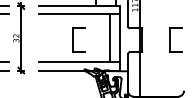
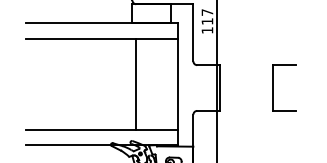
line: (109, 38) -> (136, 84), moved
part: (78, 39) -> (100, 86), removed

